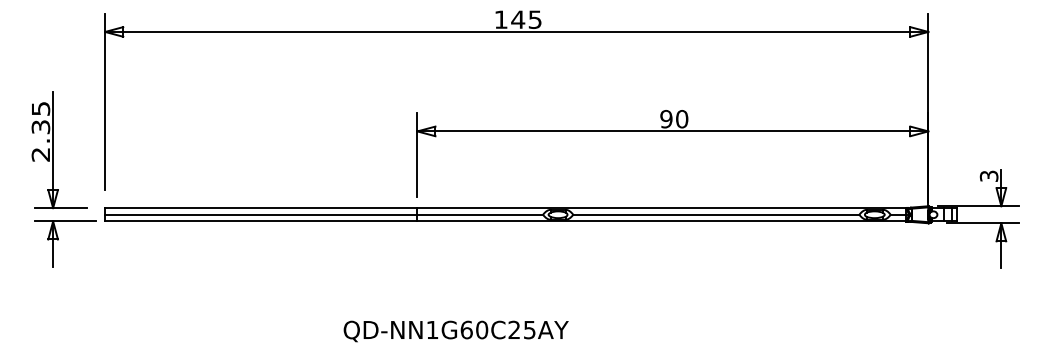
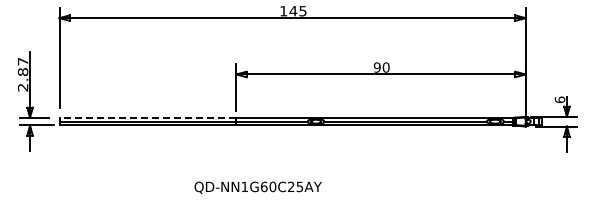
text: (41, 119) -> (23, 67), 2.35 -> 2.87
text: (988, 175) -> (559, 99), 3 -> 6
line: (260, 207) -> (147, 117), solid -> dashed

